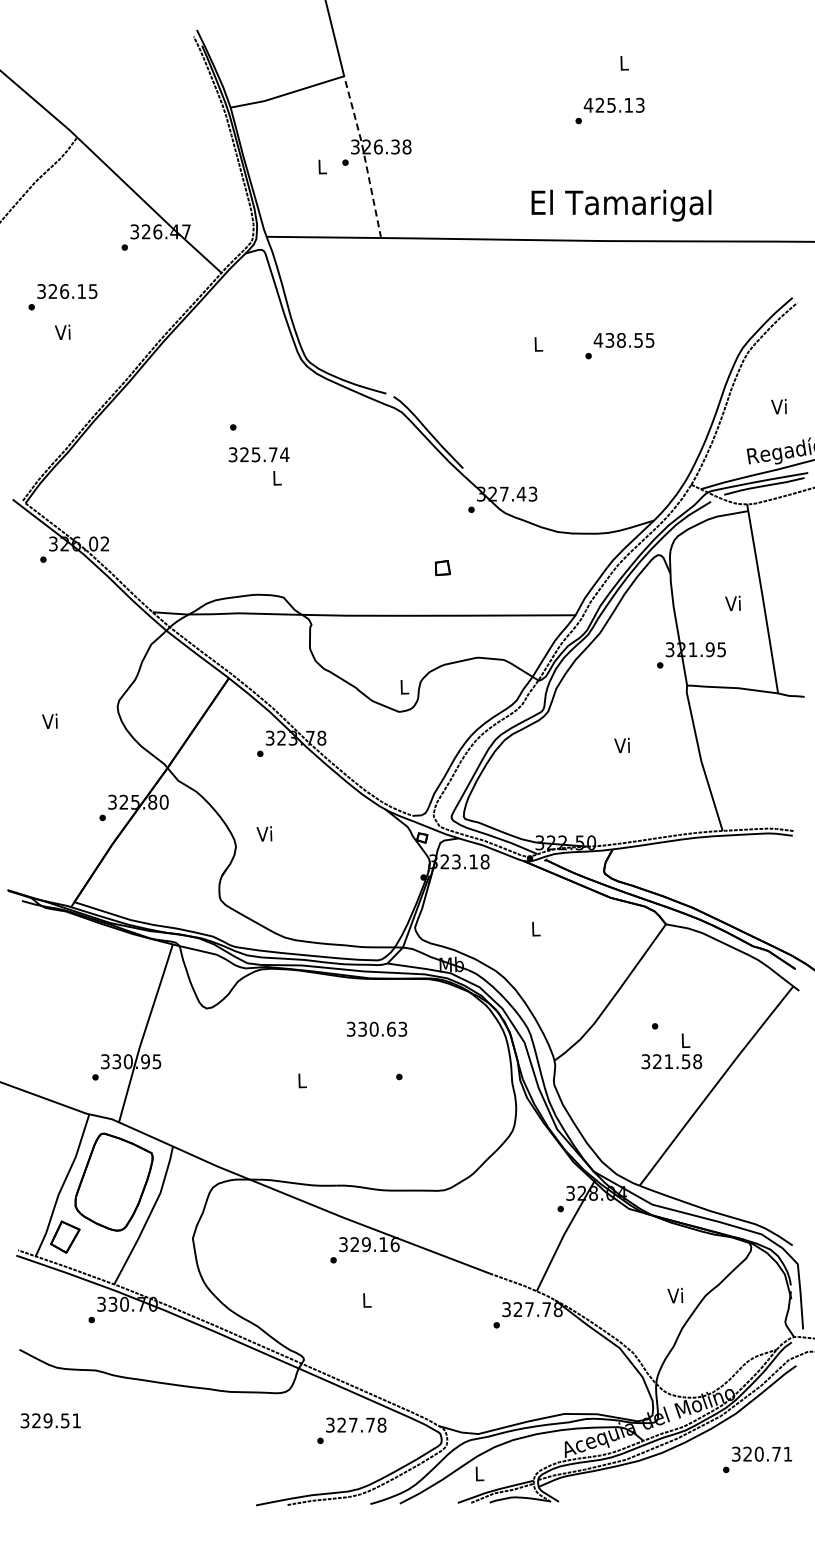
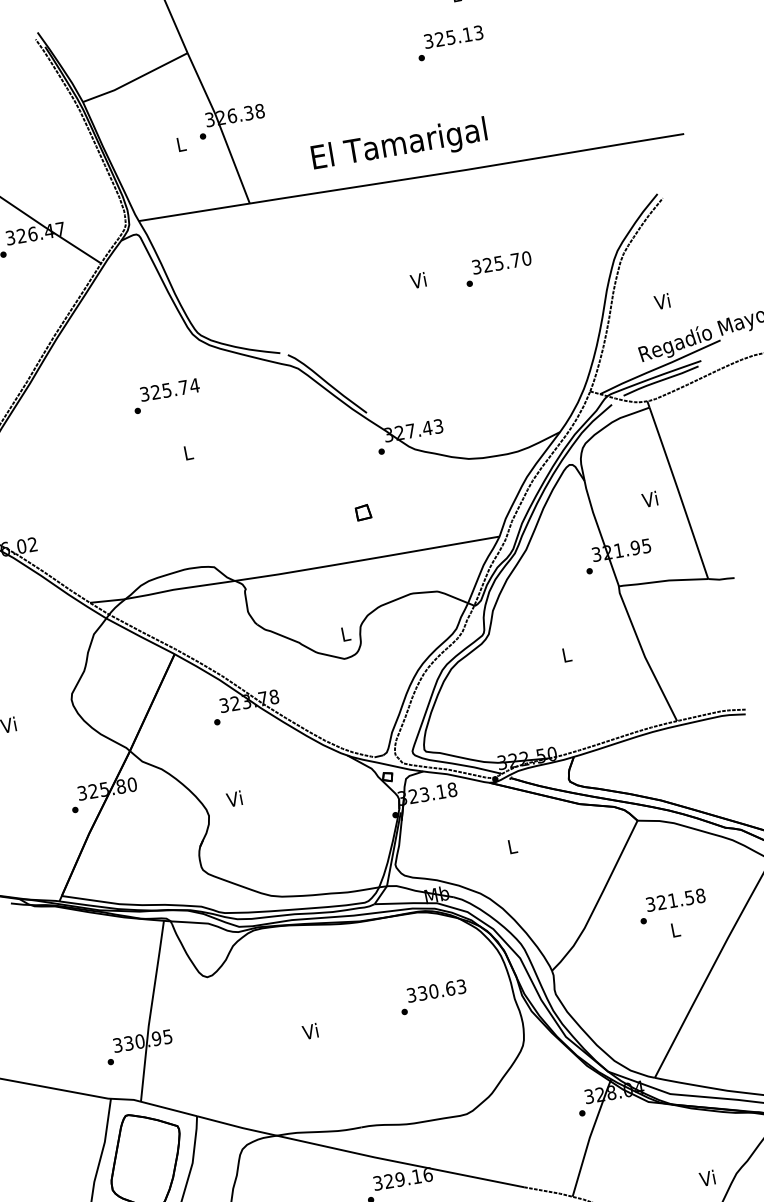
text: (588, 104) -> (428, 40), 425.13 -> 325.13
line: (364, 156) -> (220, 127), dashed -> solid
text: (621, 205) -> (399, 145), moved
text: (623, 339) -> (500, 262), 438.55 -> 325.70
text: (537, 343) -> (418, 279), L -> Vi
text: (258, 454) -> (169, 389), moved
text: (621, 745) -> (565, 655), Vi -> L
text: (377, 1028) -> (436, 990), moved
text: (671, 1061) -> (675, 900), moved
text: (300, 1080) -> (309, 1031), L -> Vi

